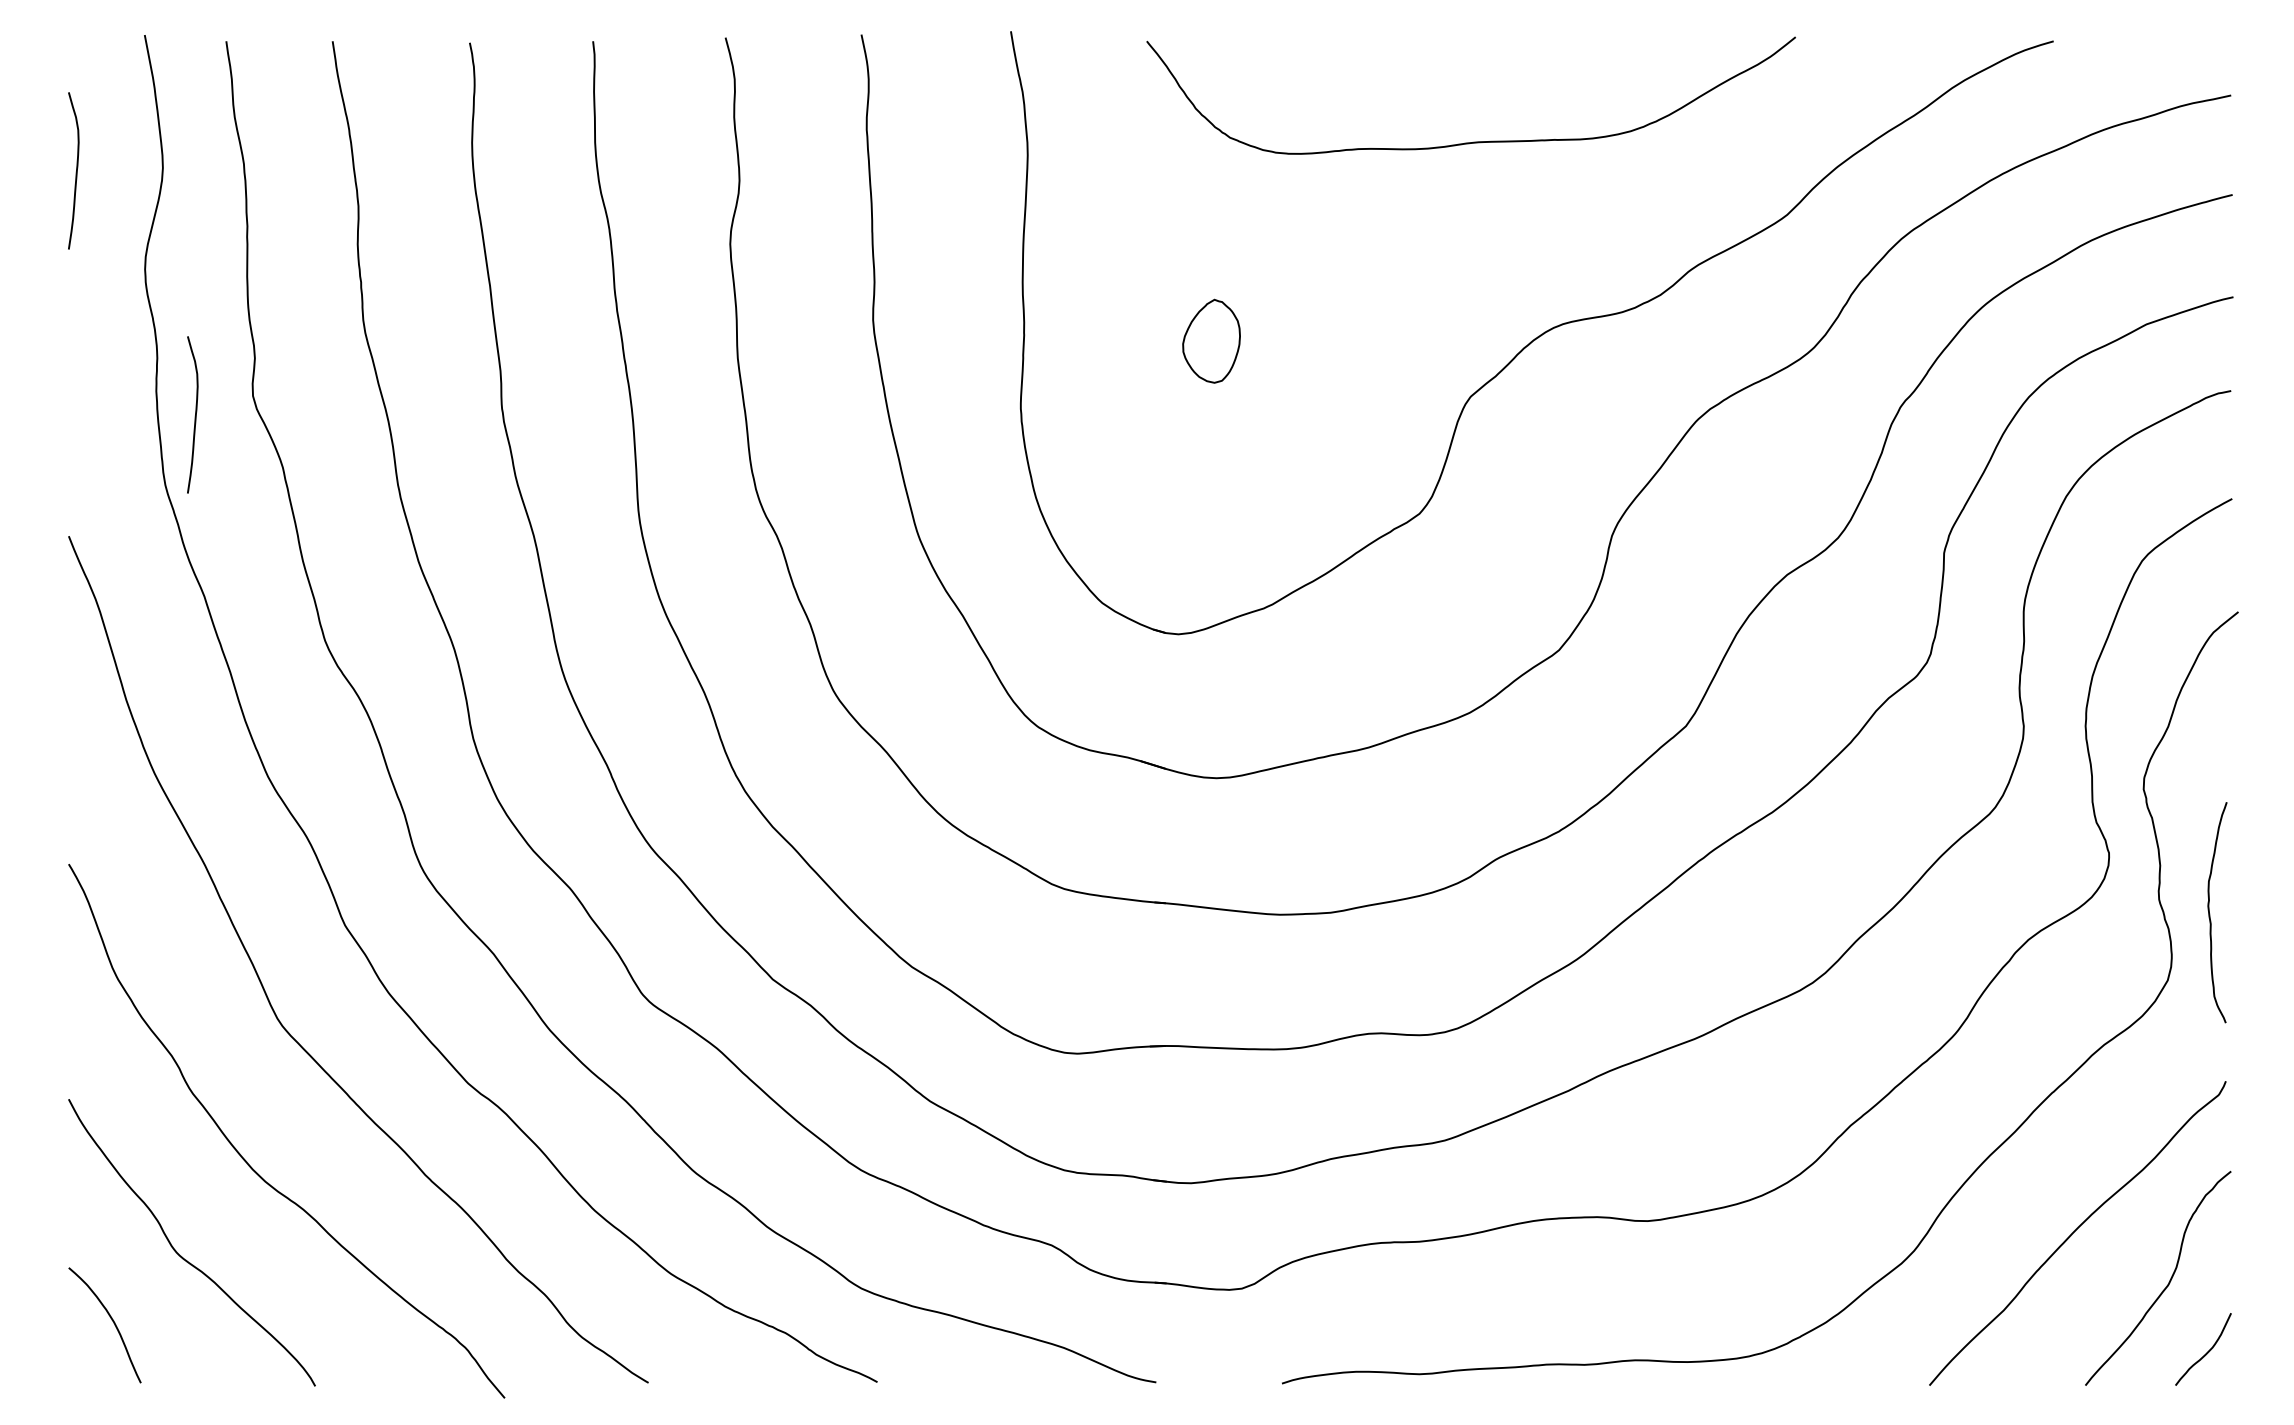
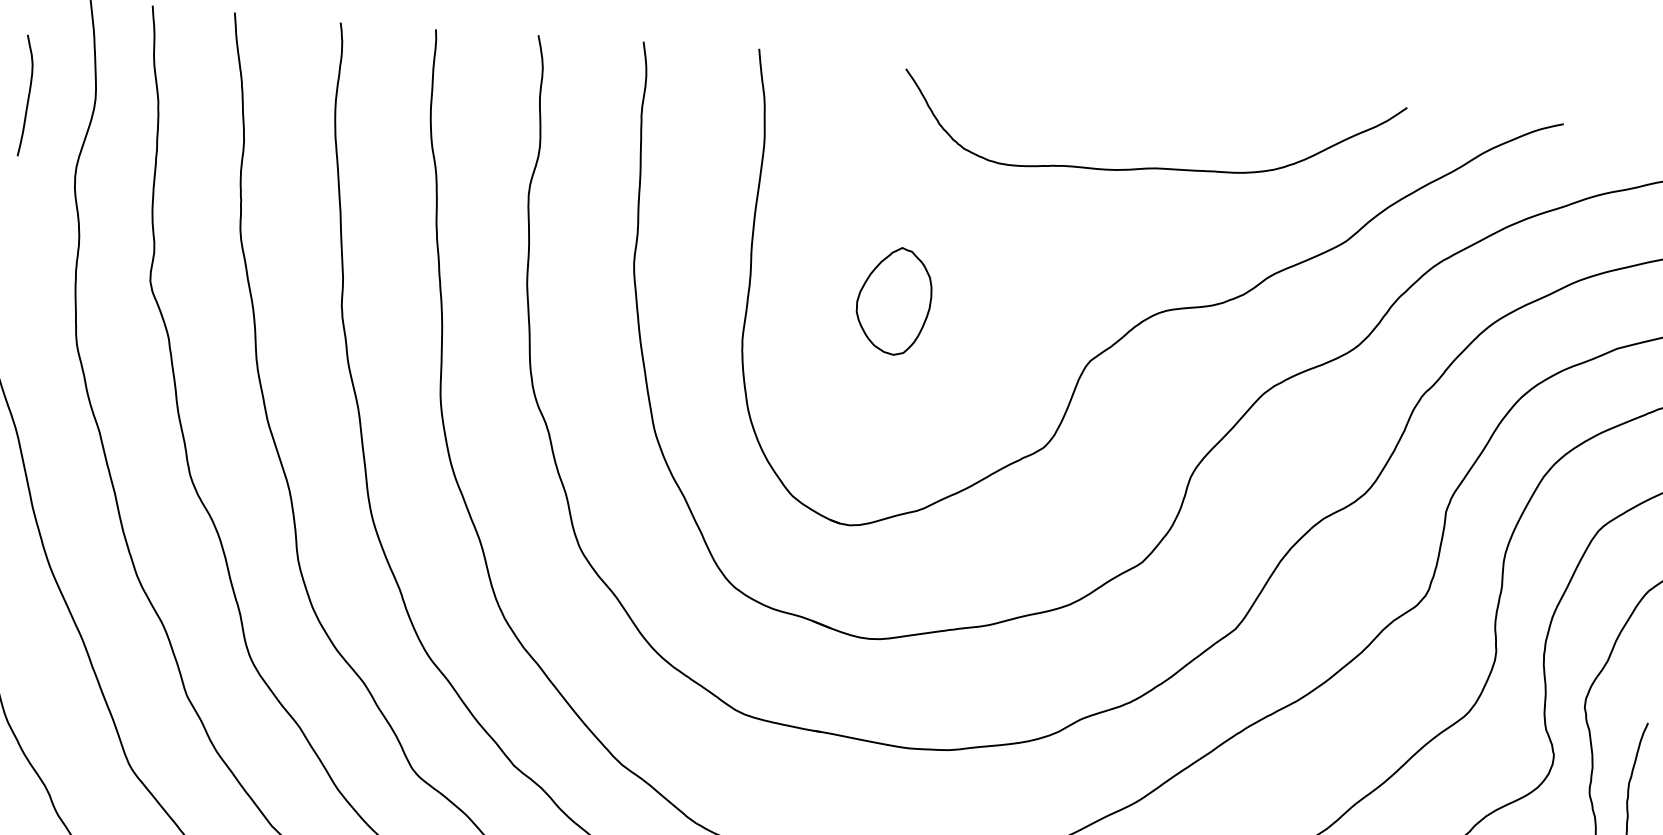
curve: (1473, 141) -> (1151, 167), moved
part: (1211, 341) -> (894, 301), size x1.67
curve: (194, 416) -> (103, 293), removed

